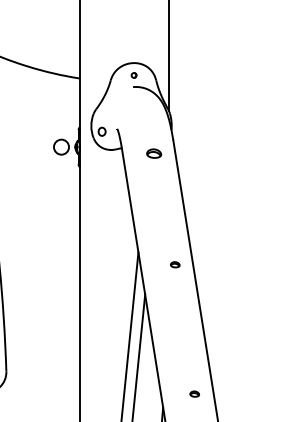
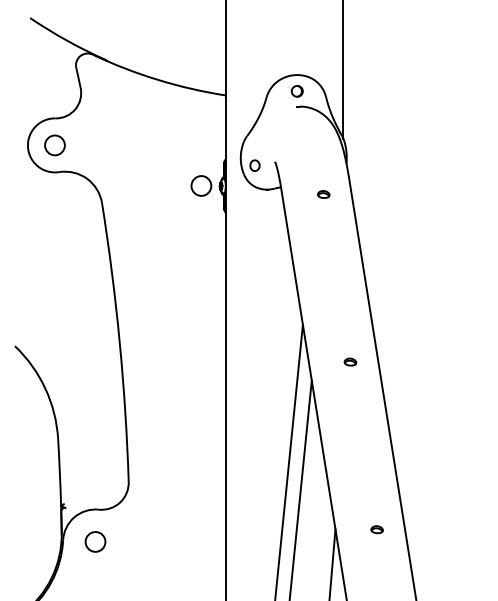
part: (133, 75) -> (296, 91), size x1.67
part: (154, 153) -> (323, 194), size x0.62
part: (175, 264) -> (350, 361), moved
part: (194, 393) -> (376, 529), moved

